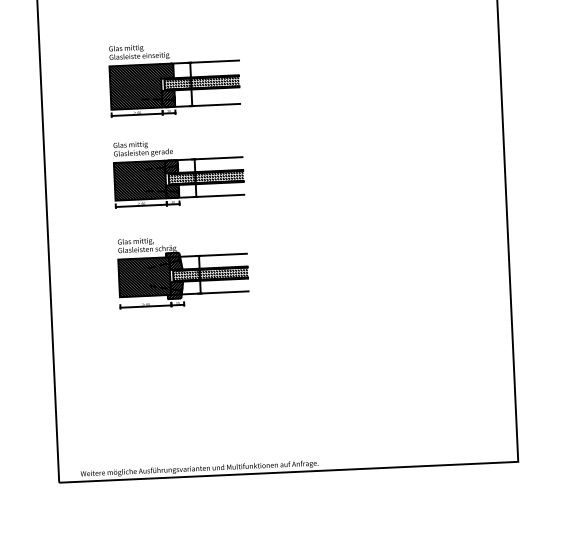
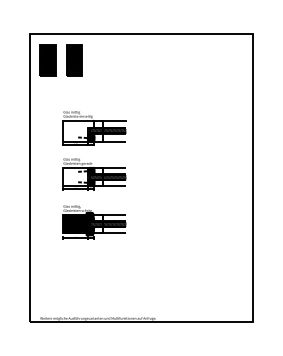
hatch: (141, 84) -> (78, 130), removed
hatch: (139, 179) -> (75, 176), removed

